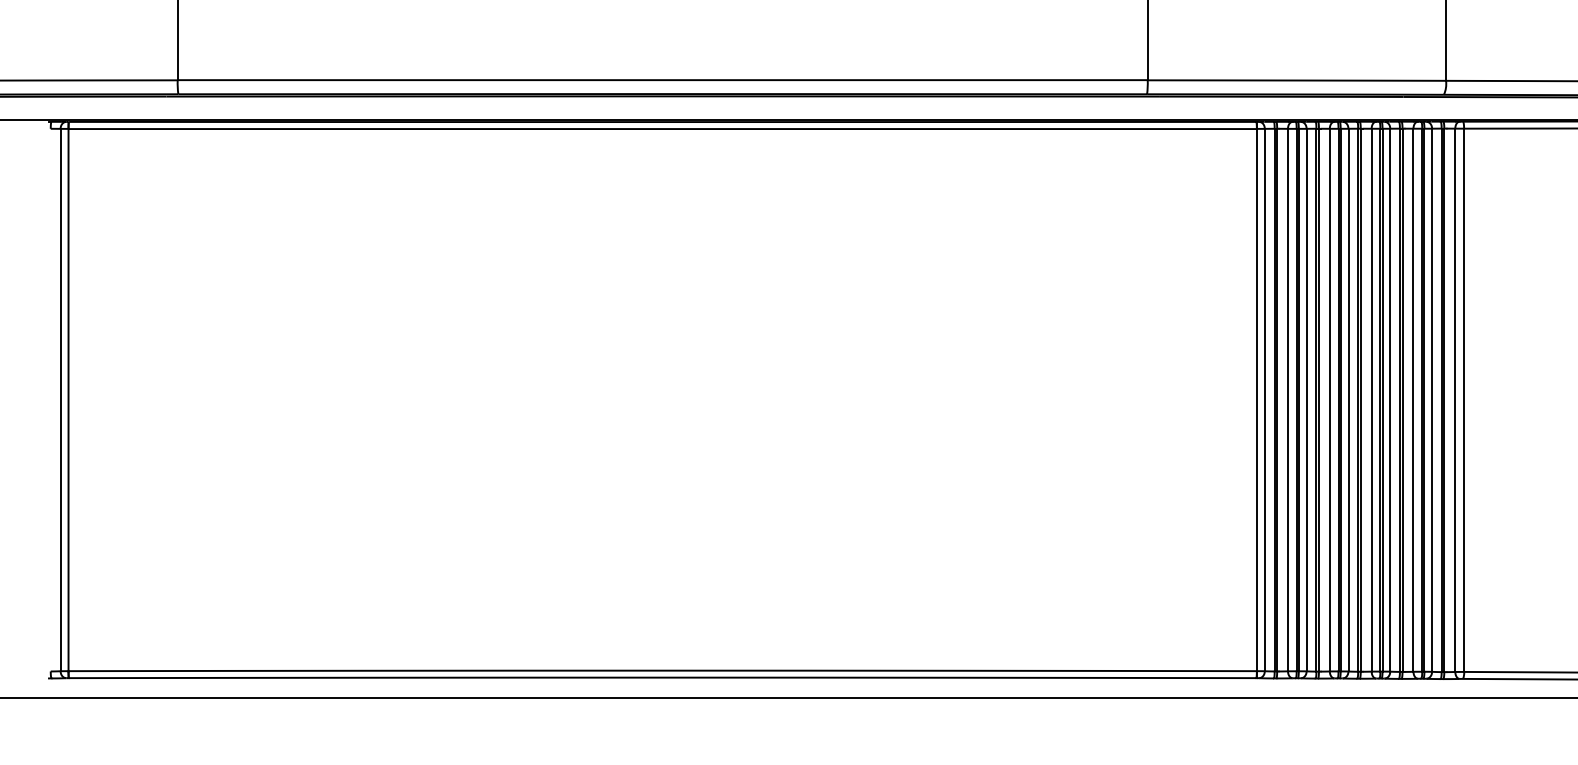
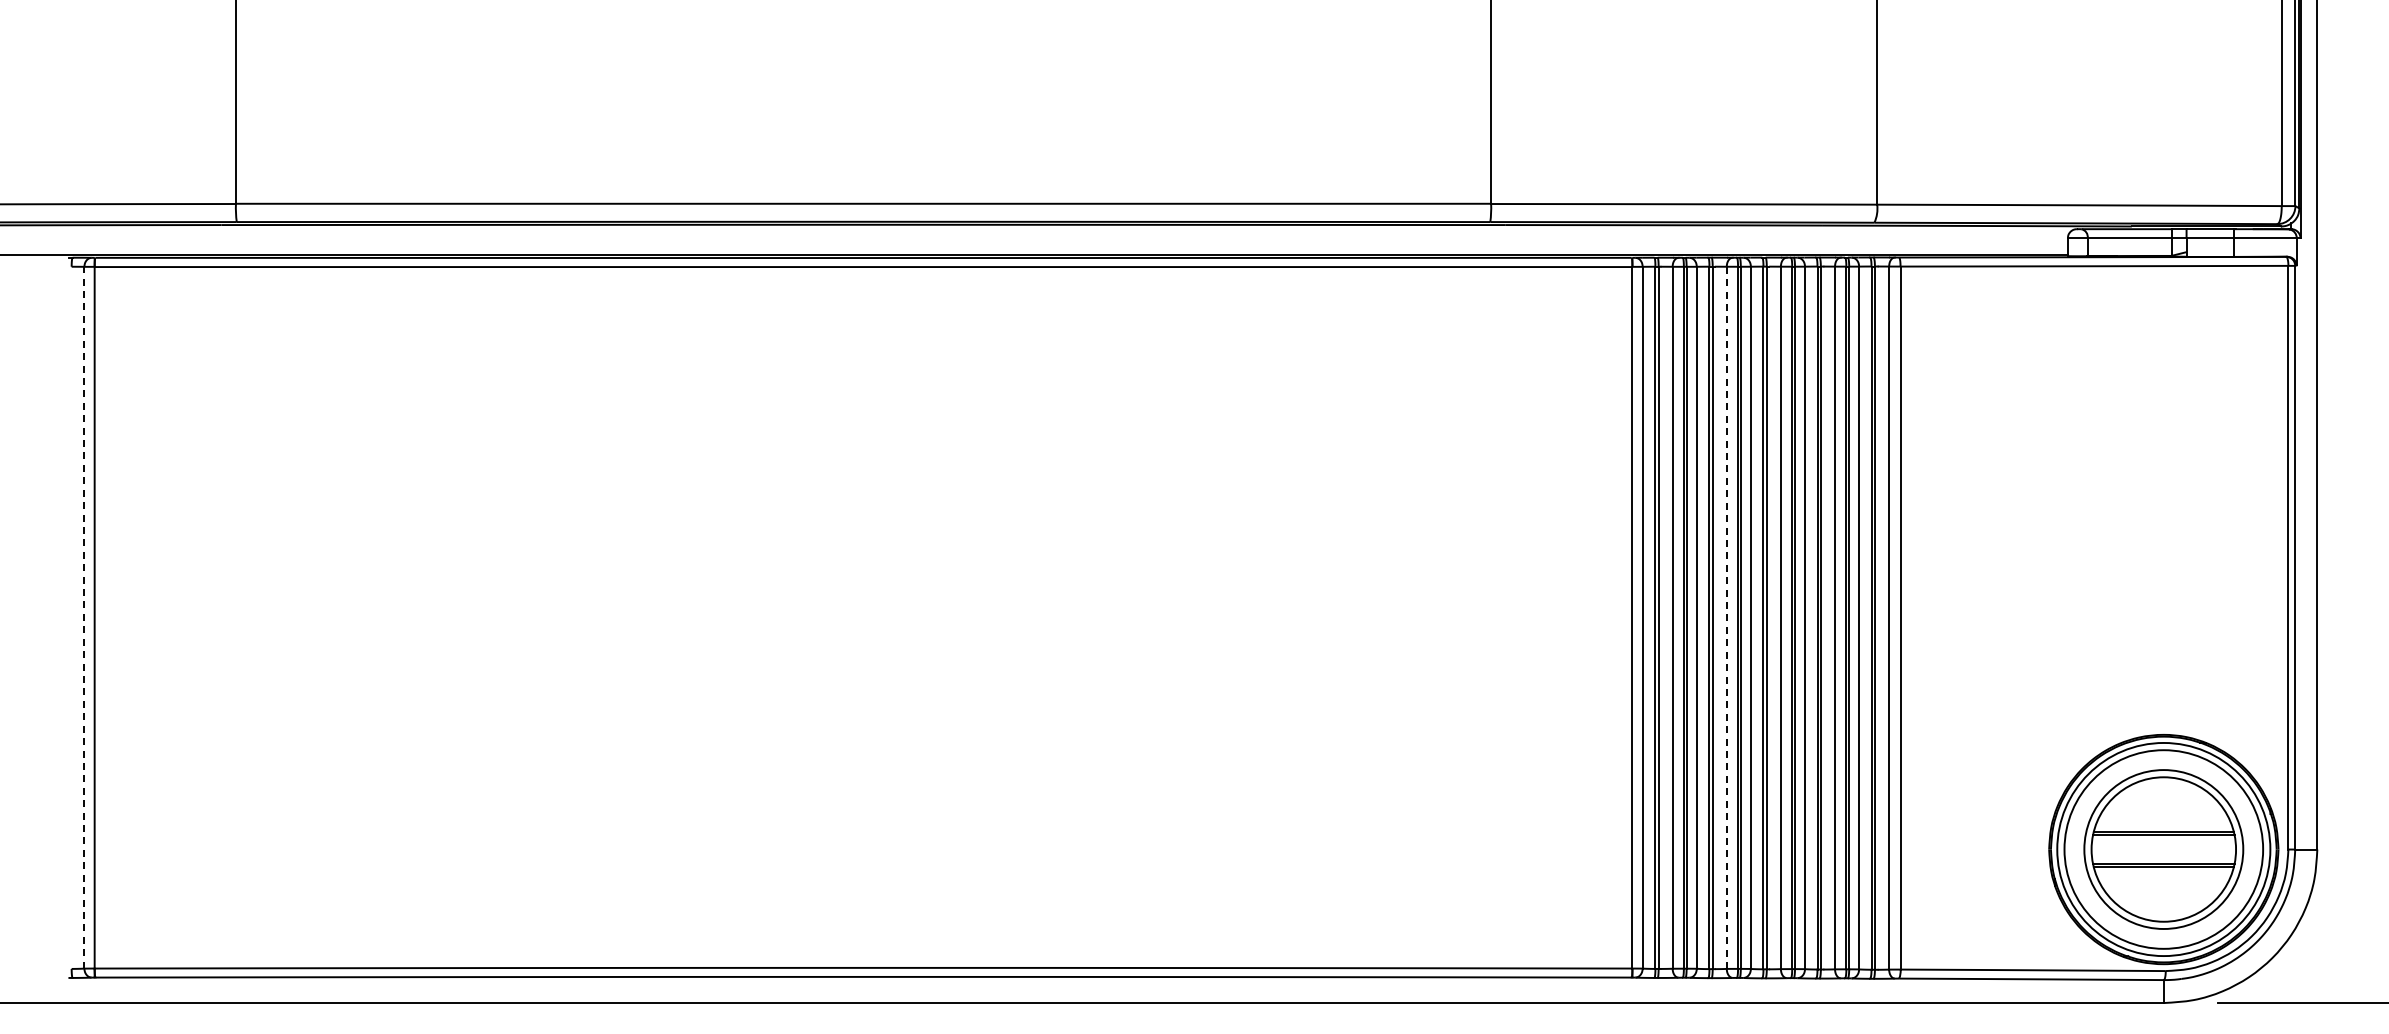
line: (60, 399) -> (84, 617), solid -> dashed
line: (1329, 400) -> (1726, 618), solid -> dashed

